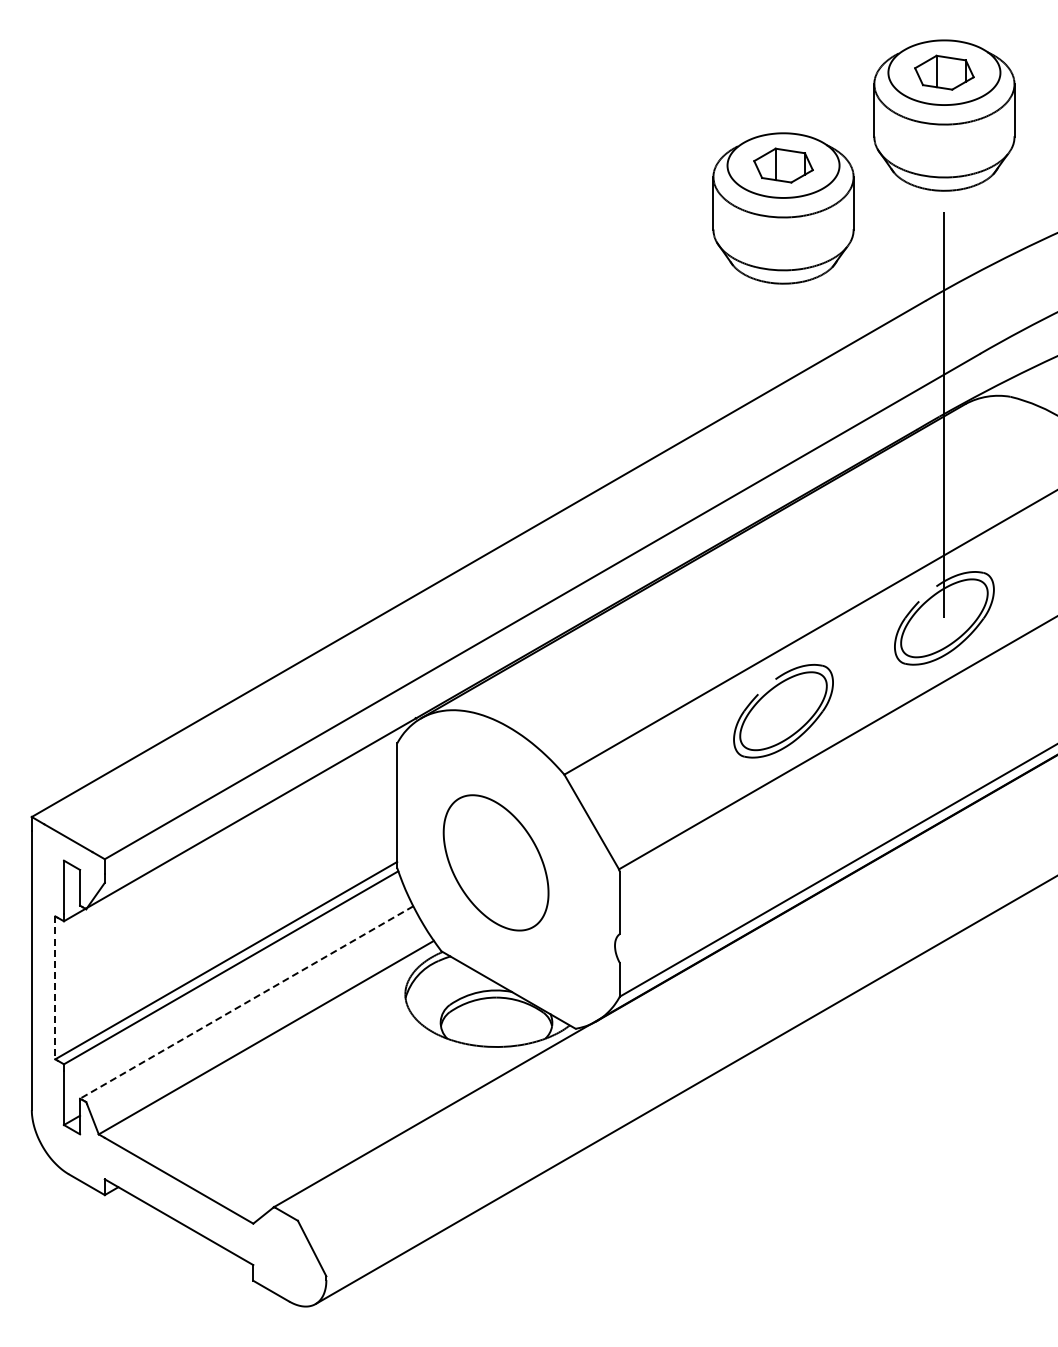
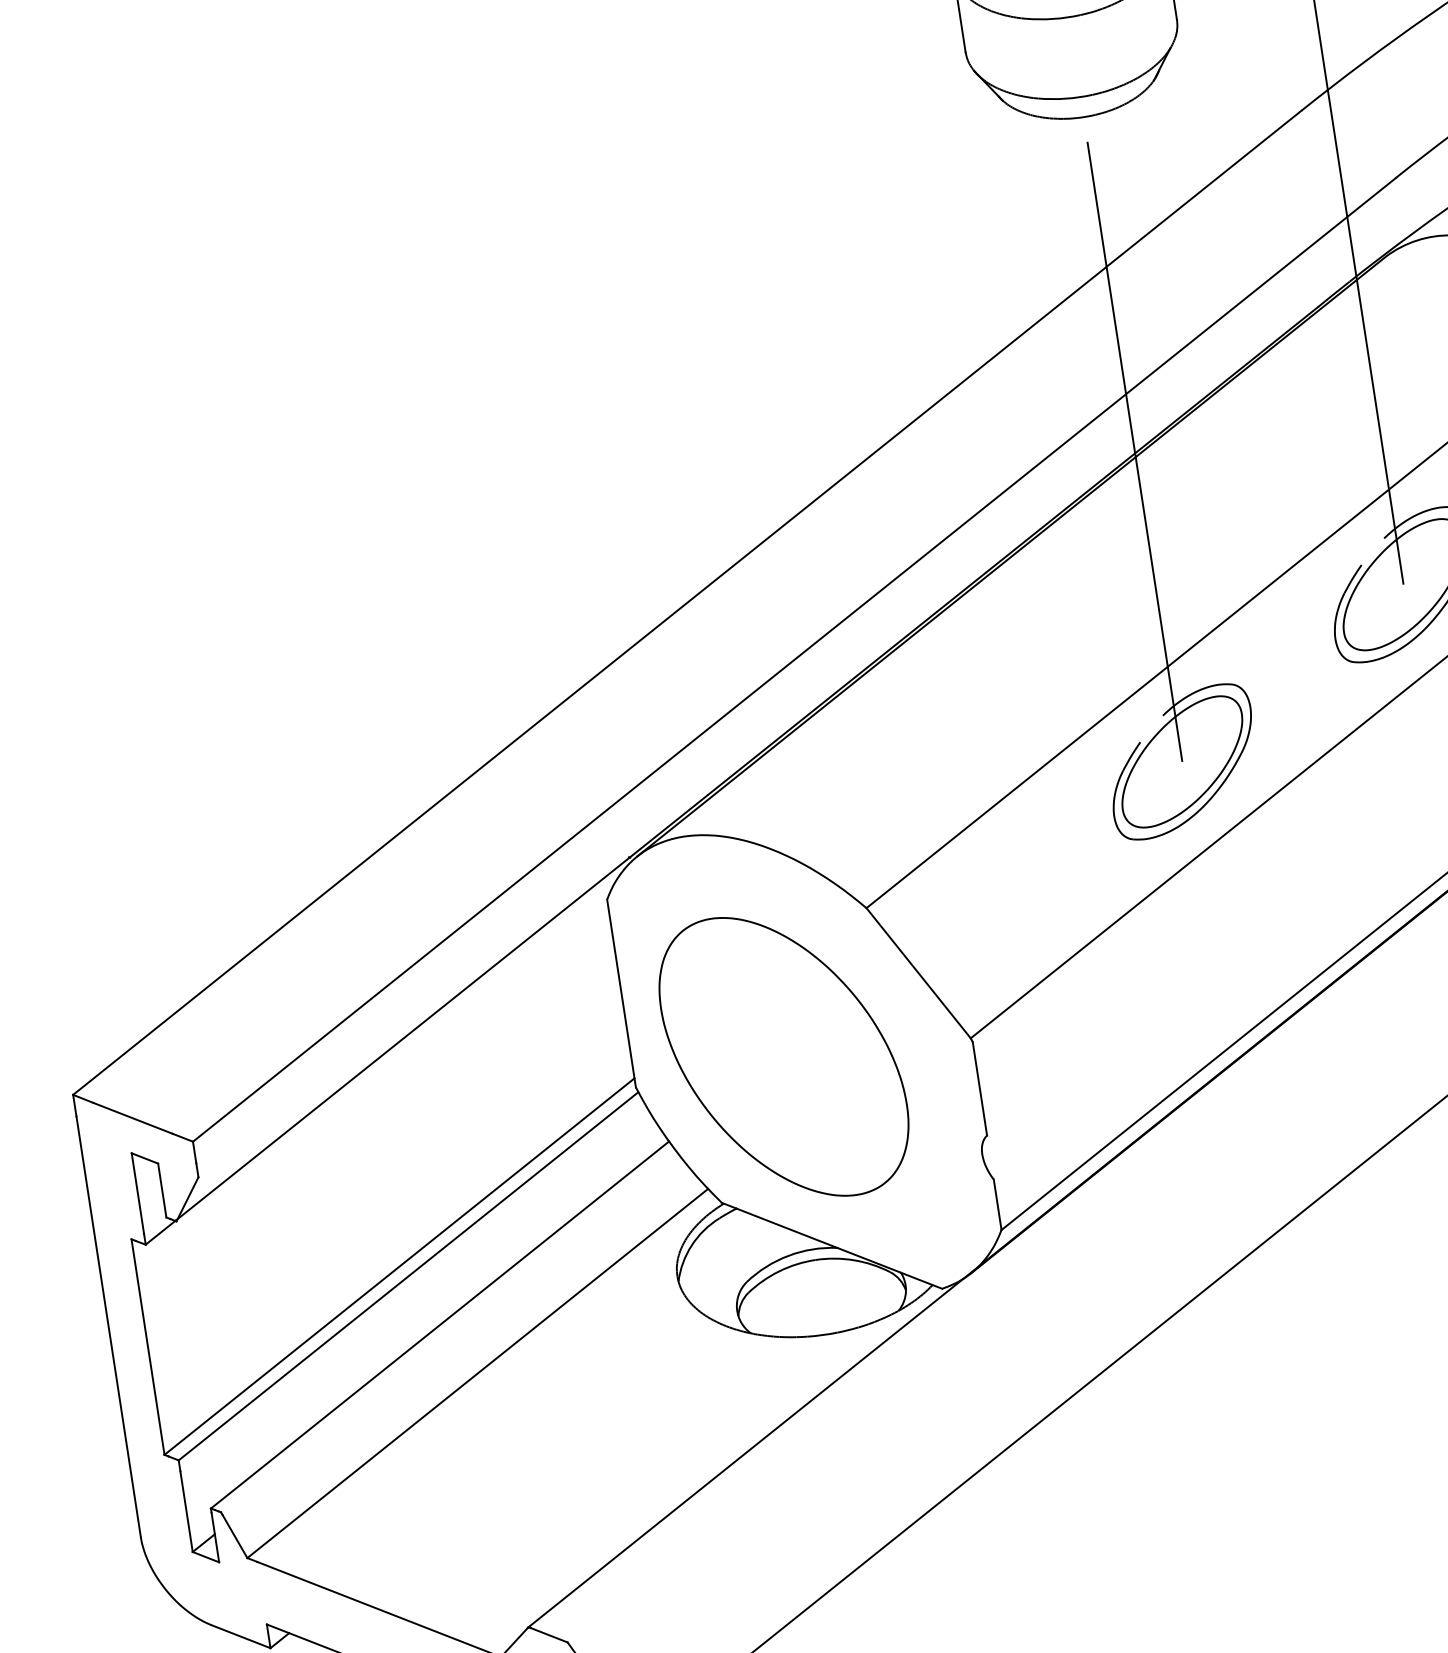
line: (783, 505) -> (1134, 451), added
part: (495, 862) -> (782, 1056), size x1.43
line: (55, 988) -> (148, 1348), dashed -> solid
line: (246, 1002) -> (439, 1325), dashed -> solid

